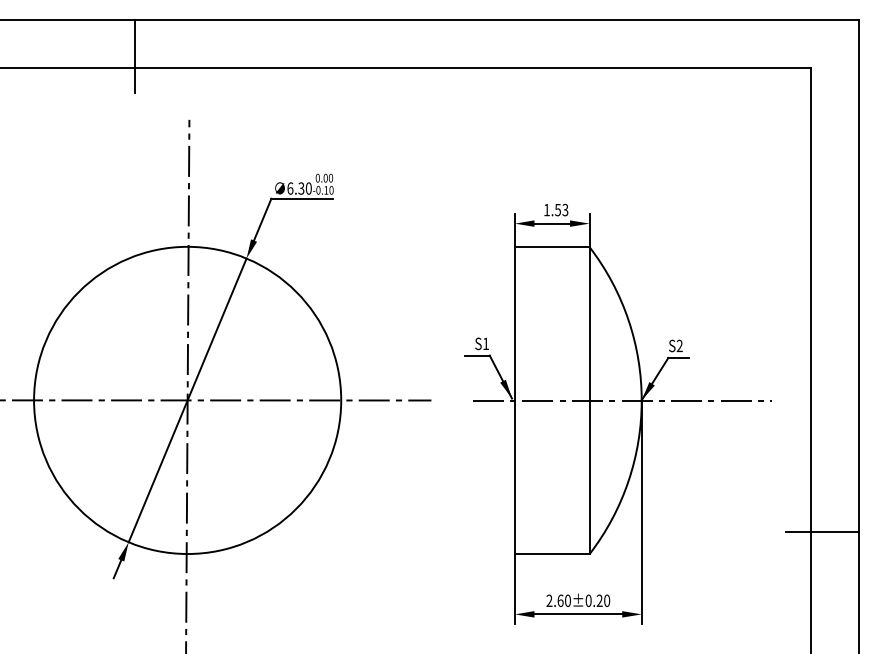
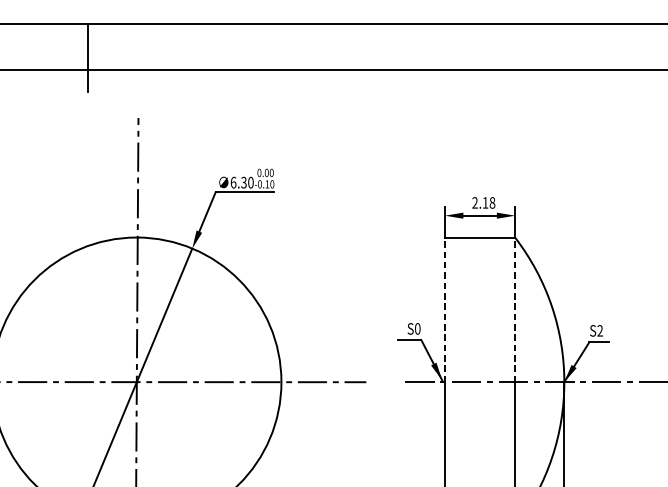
text: (556, 209) -> (484, 202), 1.53 -> 2.18
line: (514, 323) -> (444, 309), solid -> dashed
line: (589, 323) -> (515, 309), solid -> dashed
text: (486, 343) -> (418, 328), S1 -> S0

